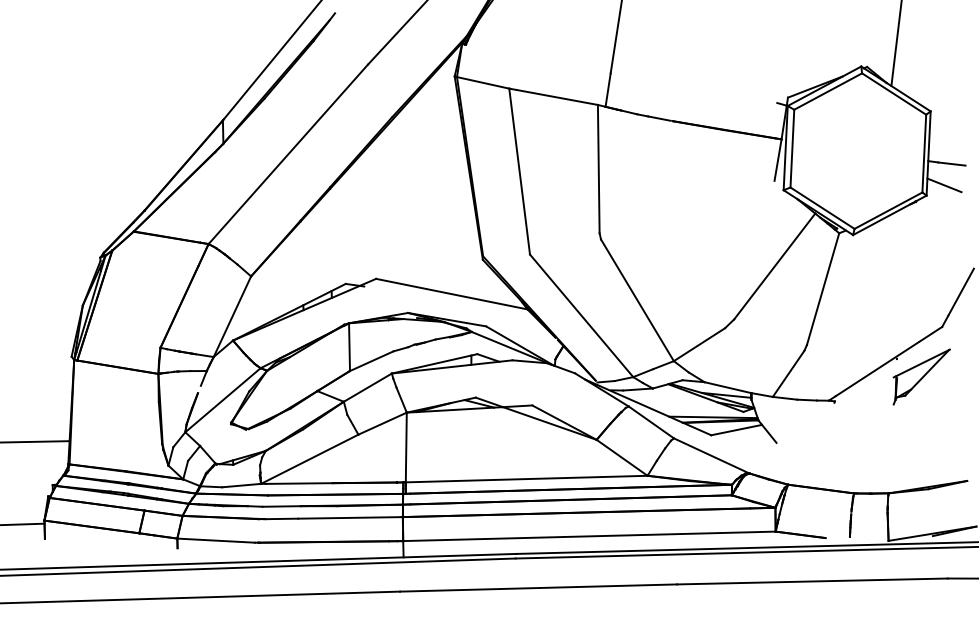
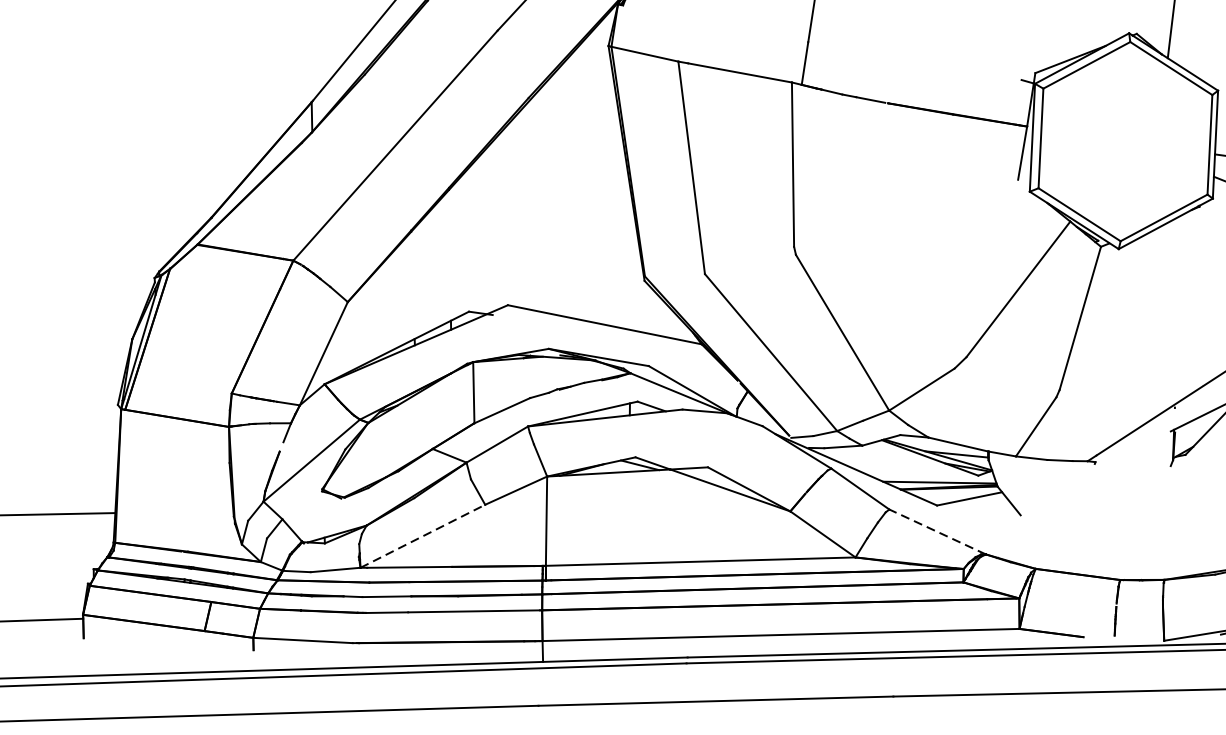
line: (711, 455) -> (937, 531), solid -> dashed
line: (309, 459) -> (422, 536), solid -> dashed

